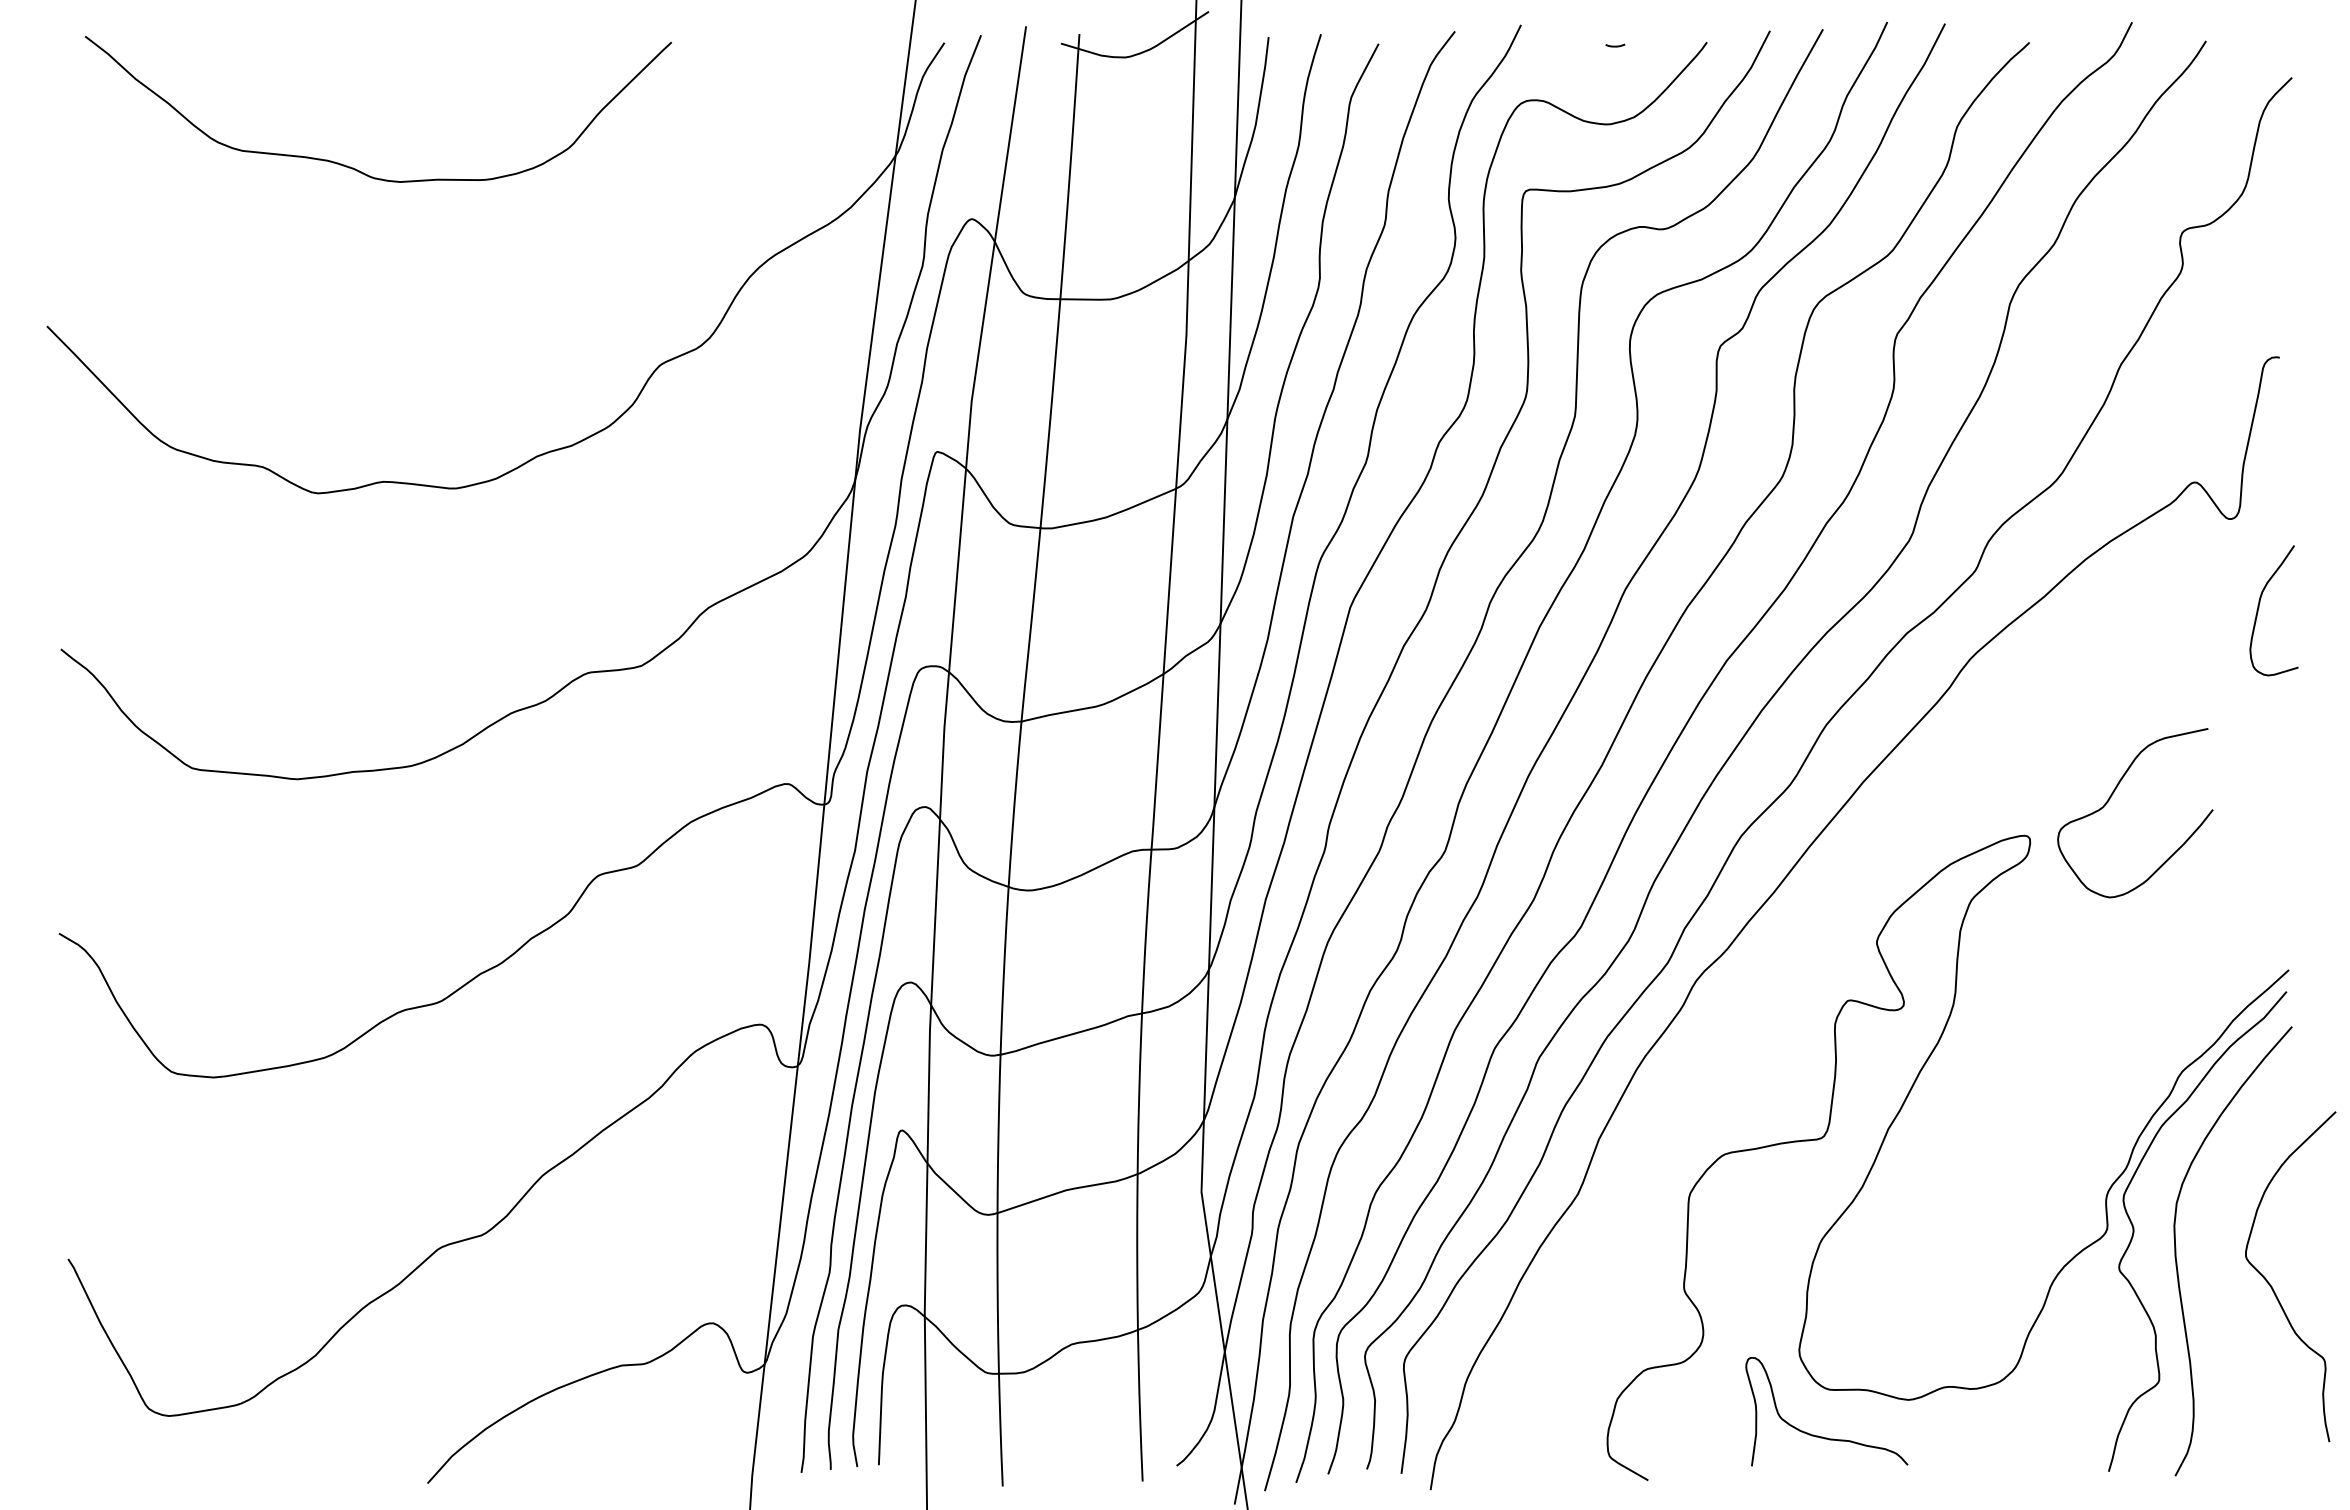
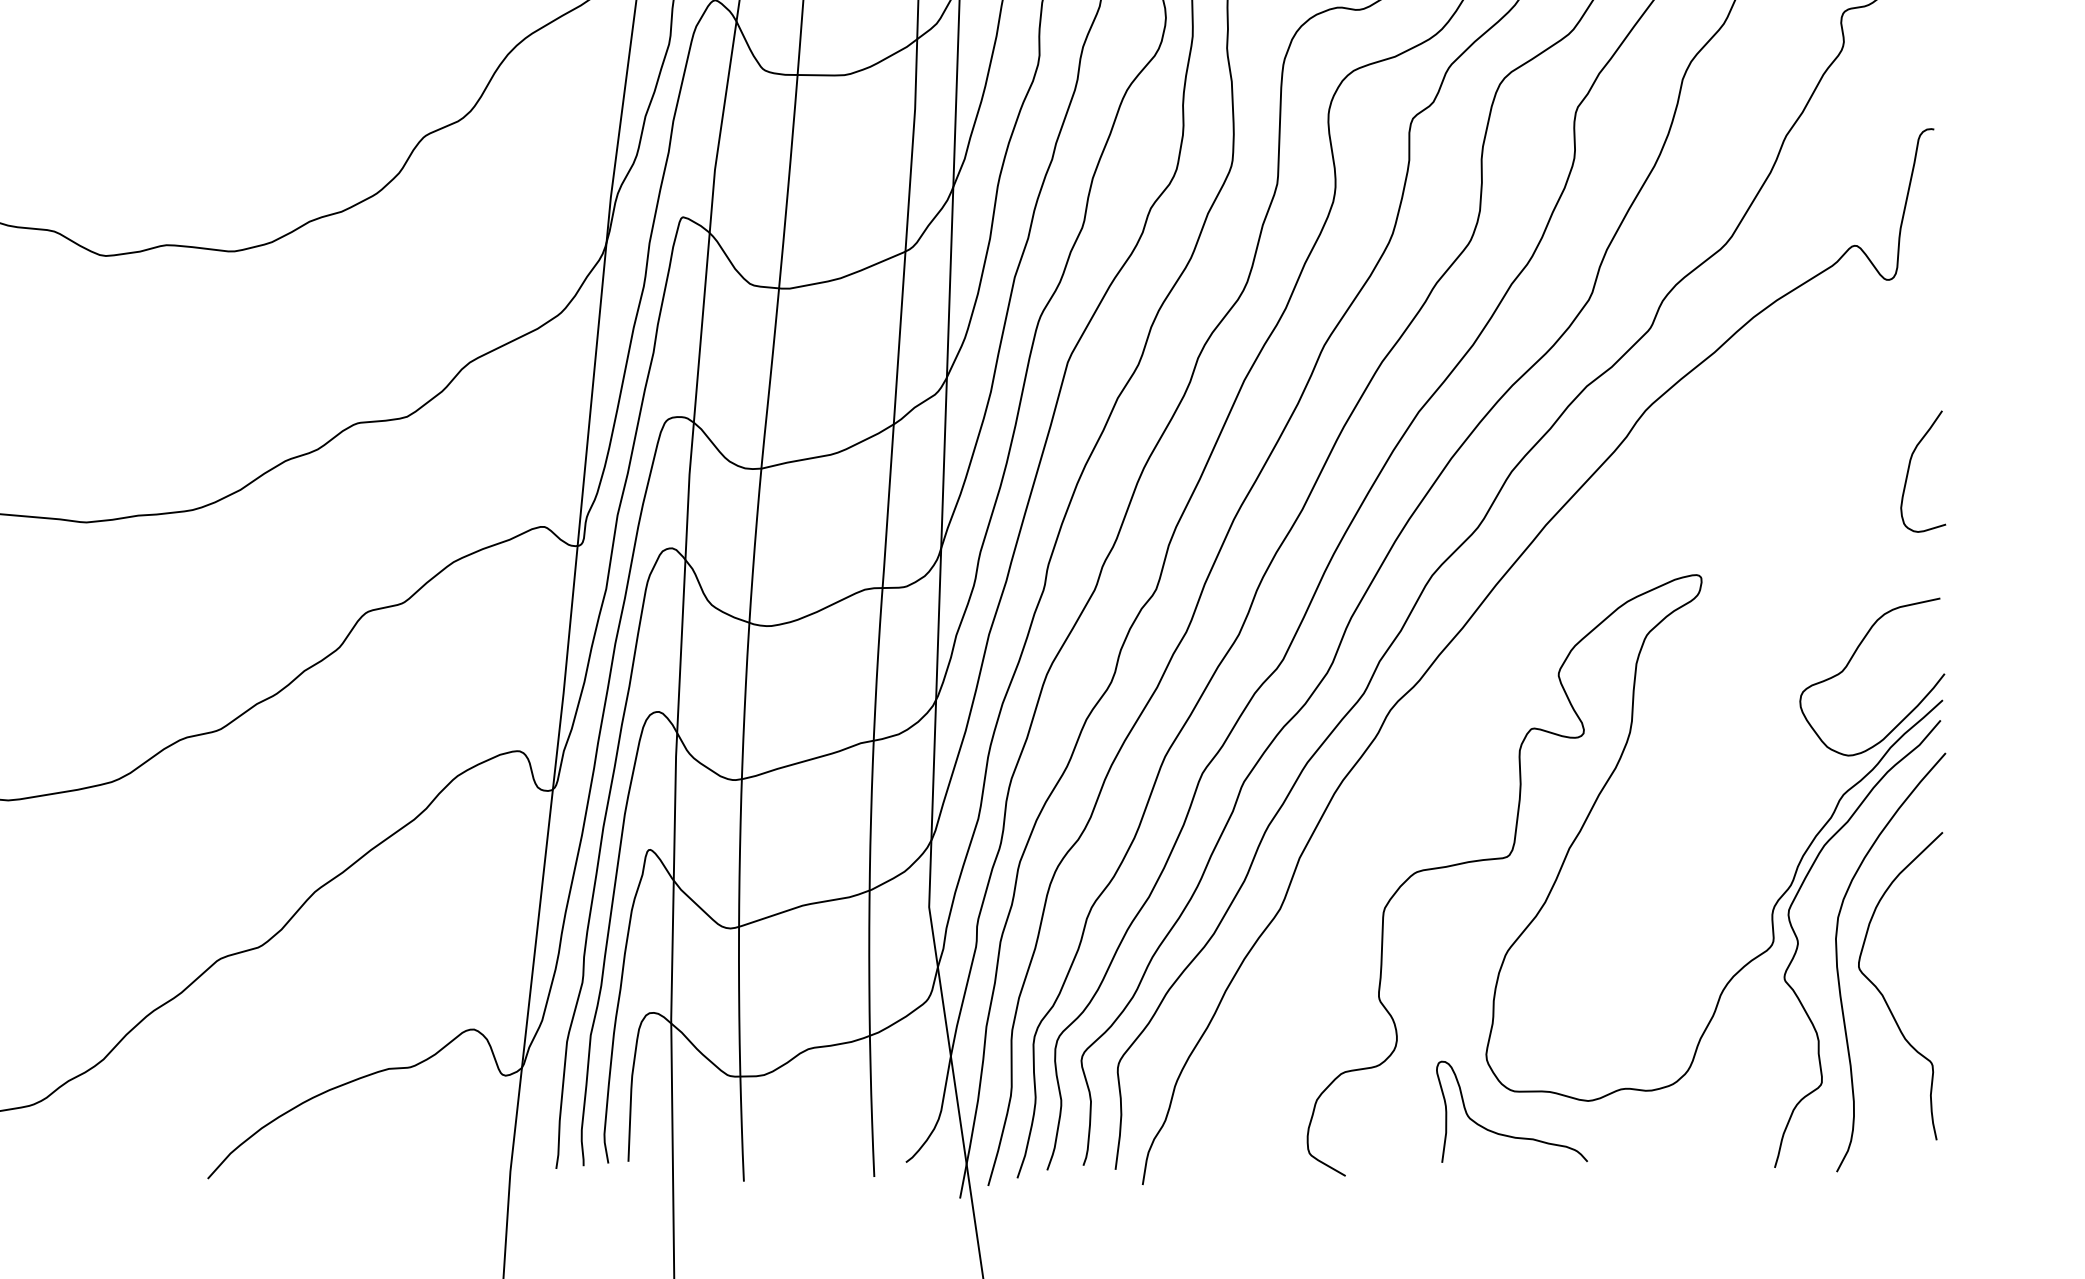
curve: (2259, 607) -> (1909, 468), moved
curve: (2111, 797) -> (1850, 662), moved
curve: (2272, 1286) -> (1883, 995), moved

